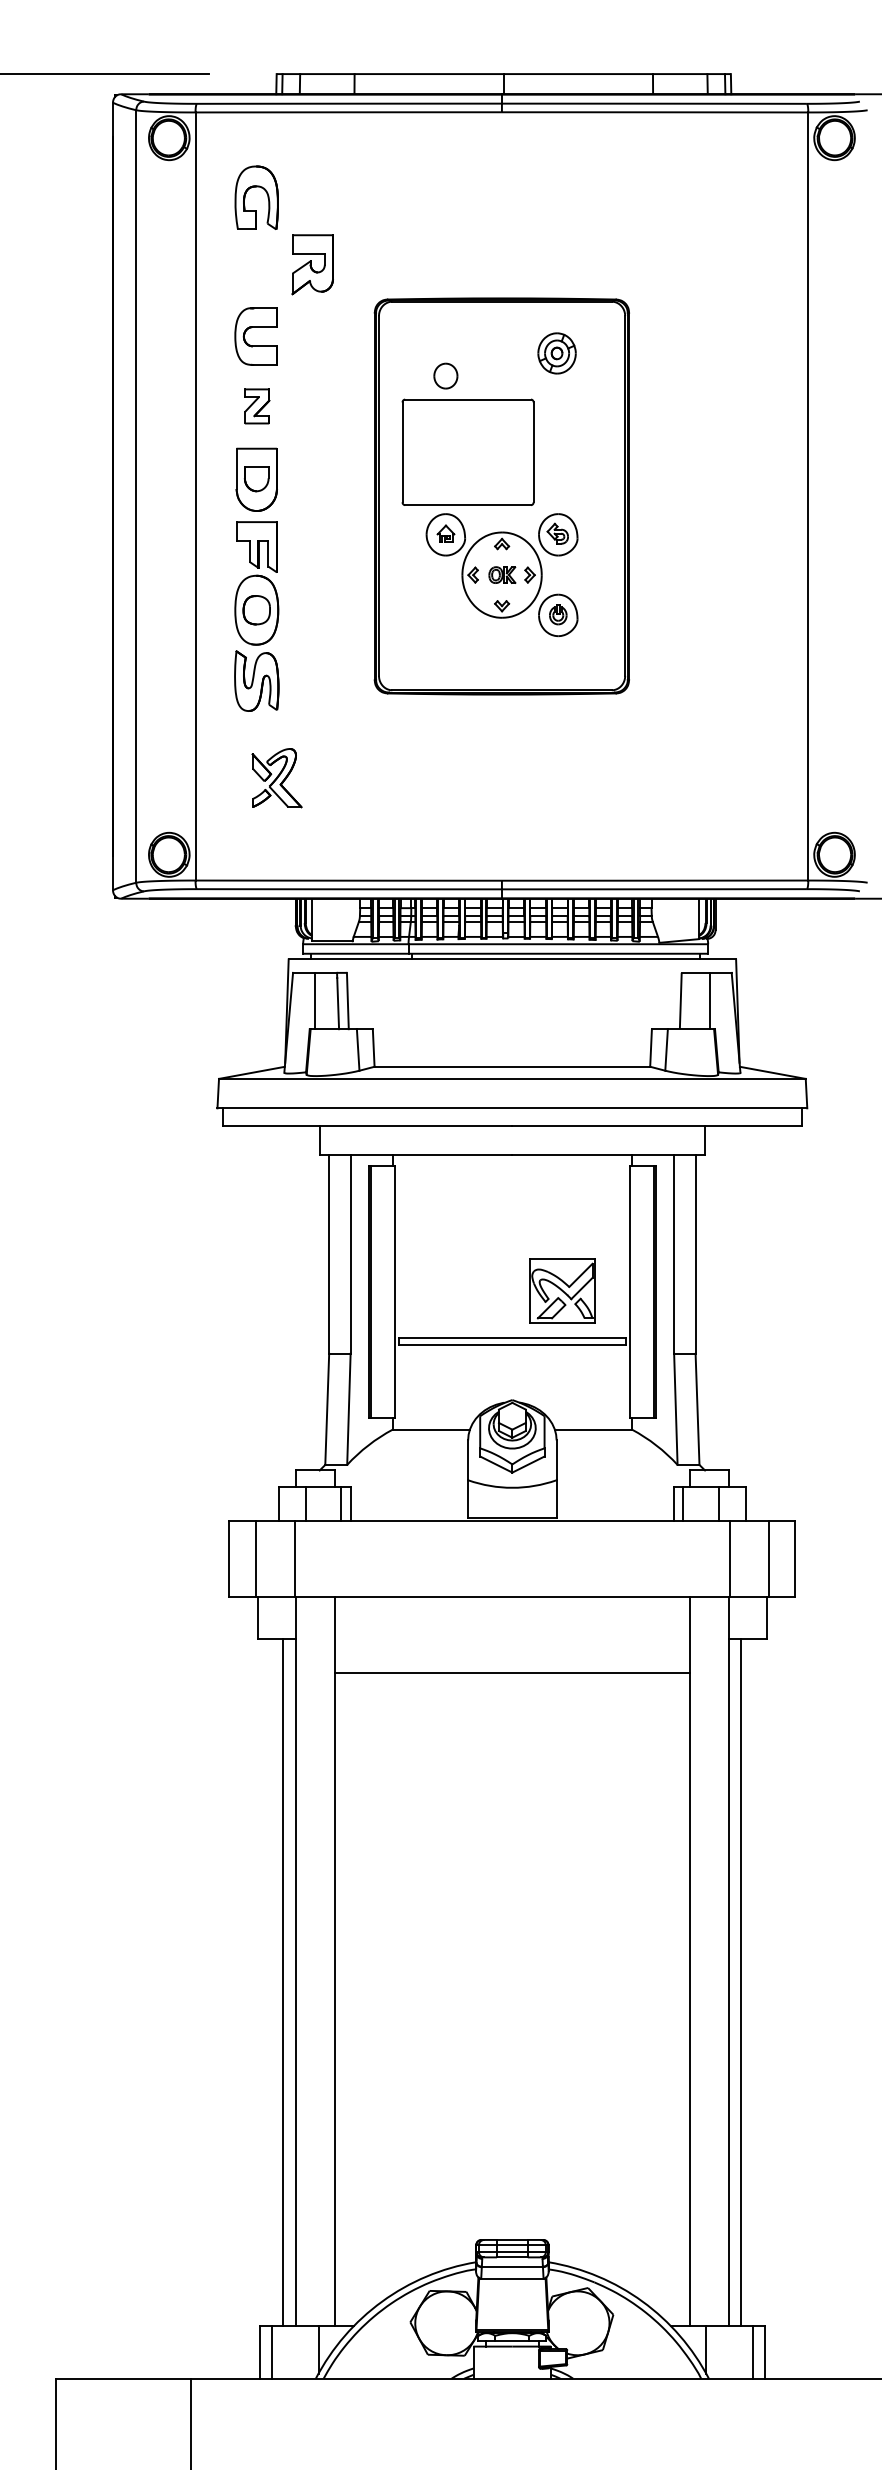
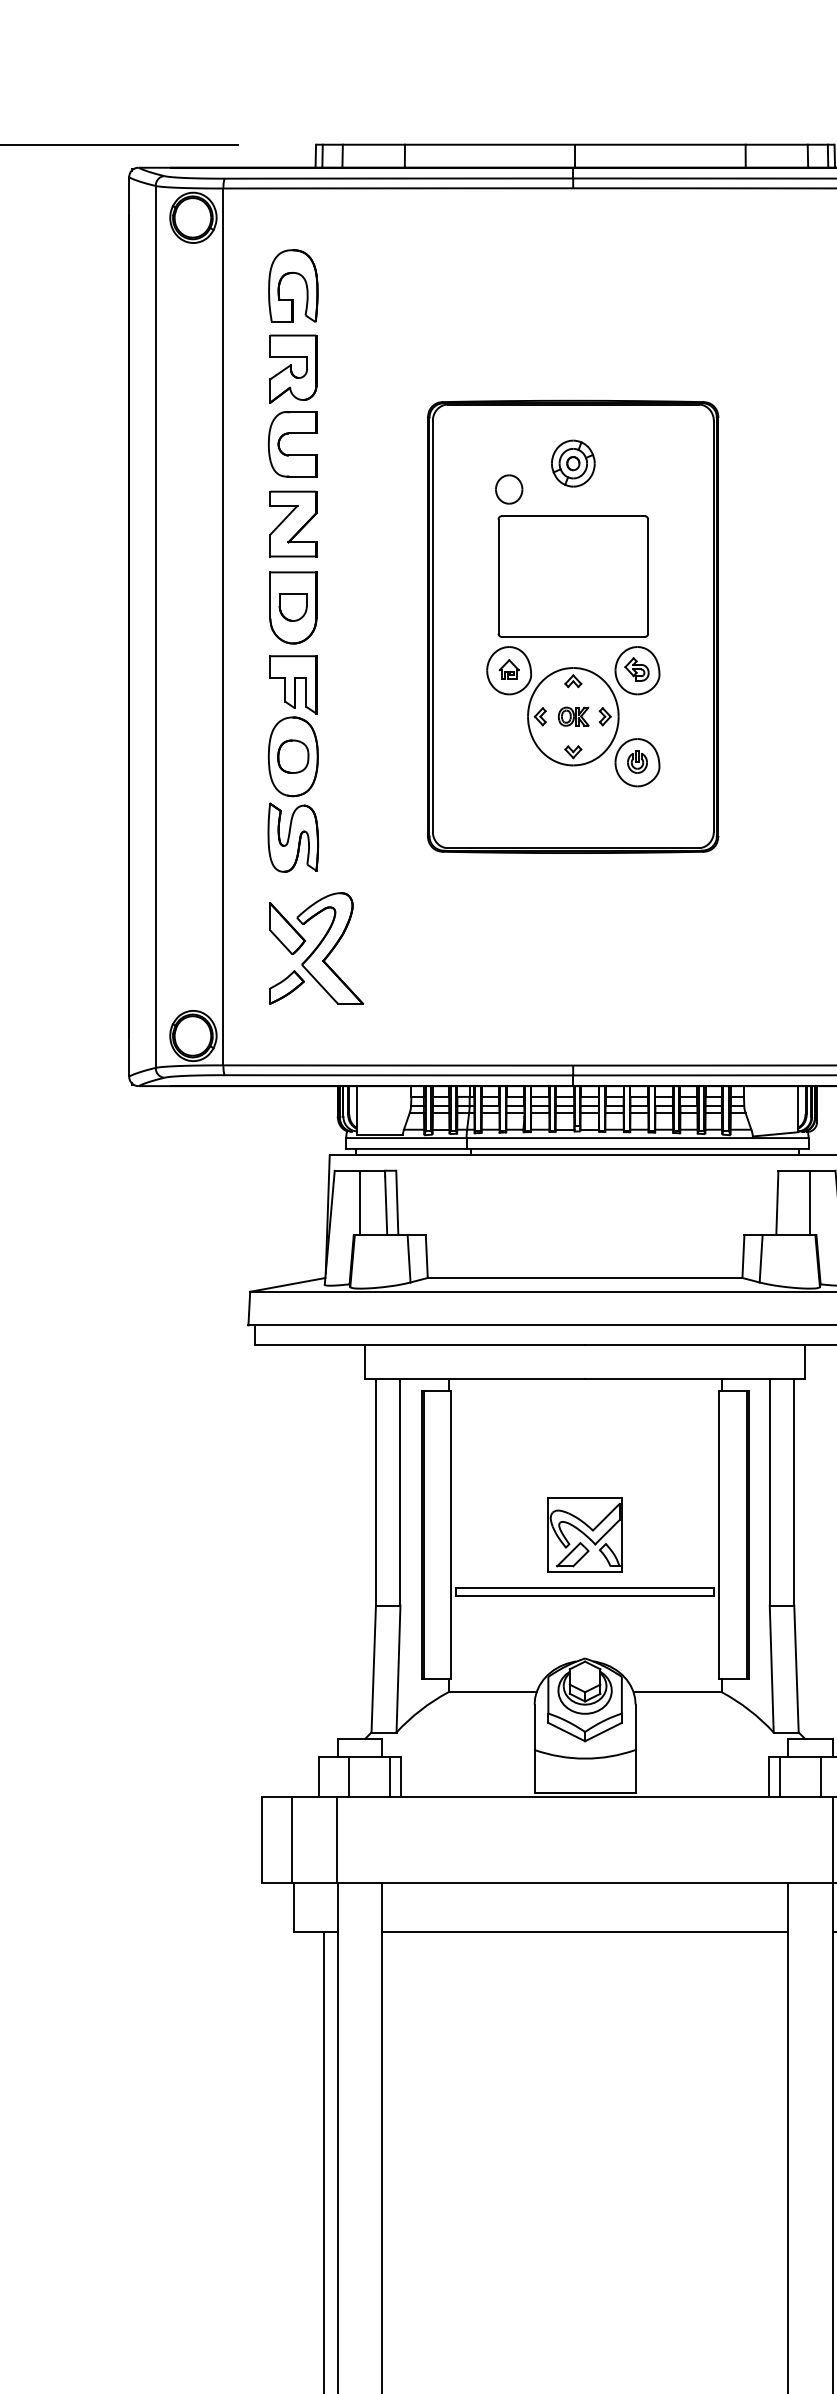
part: (312, 264) -> (292, 368), moved
part: (556, 353) -> (572, 463), moved
part: (257, 406) -> (294, 524), size x1.67
part: (467, 451) -> (572, 575), moved
part: (276, 777) -> (315, 947), size x1.67
part: (562, 1290) -> (585, 1534), moved
line: (512, 1673) -> (585, 1931), moved

